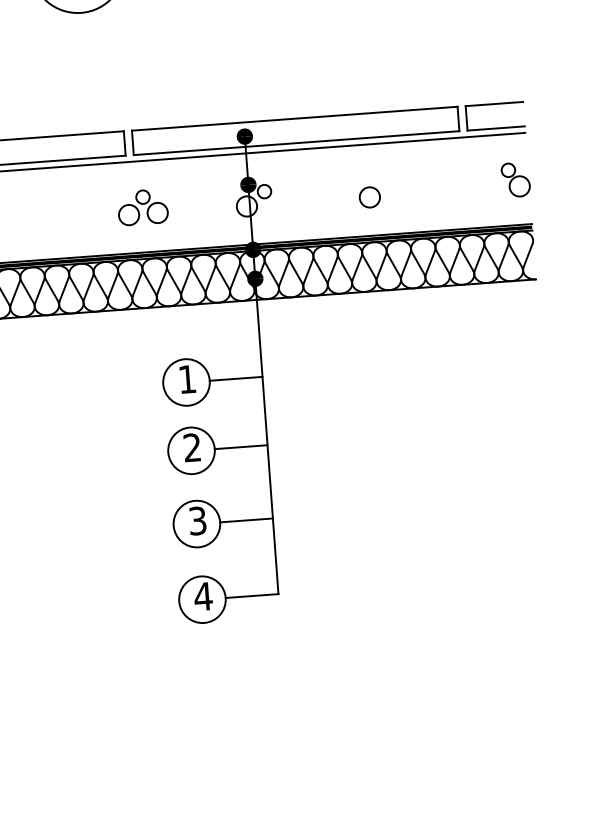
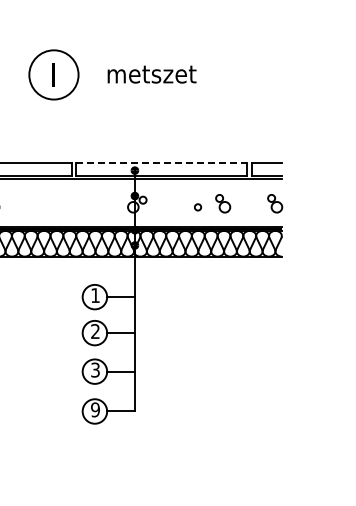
line: (294, 119) -> (161, 163), solid -> dashed
part: (417, 186) -> (223, 203), added
circle: (368, 197) -> (197, 207), size x0.6
part: (142, 206) -> (78, 203), removed
text: (203, 595) -> (95, 409), 4 -> 9

